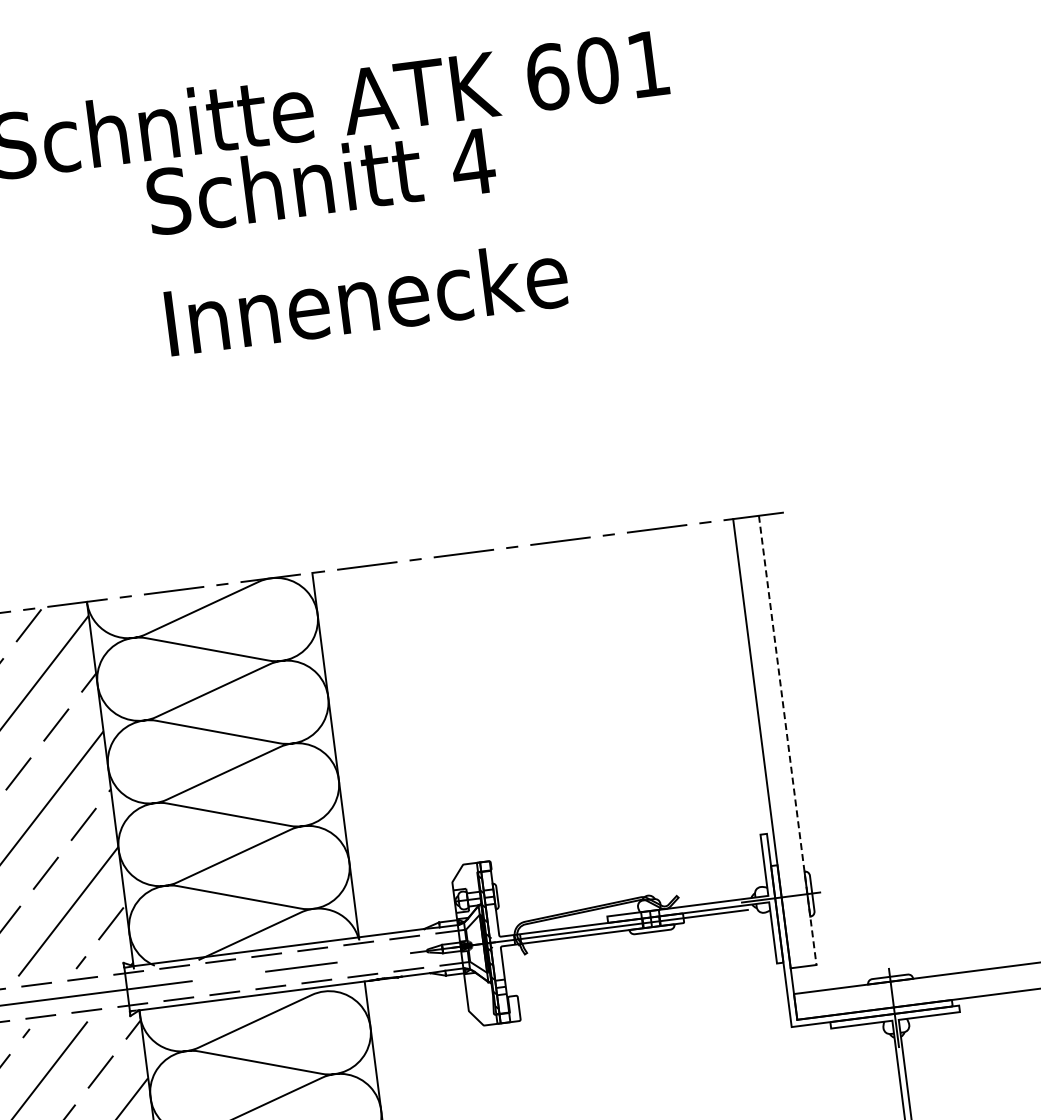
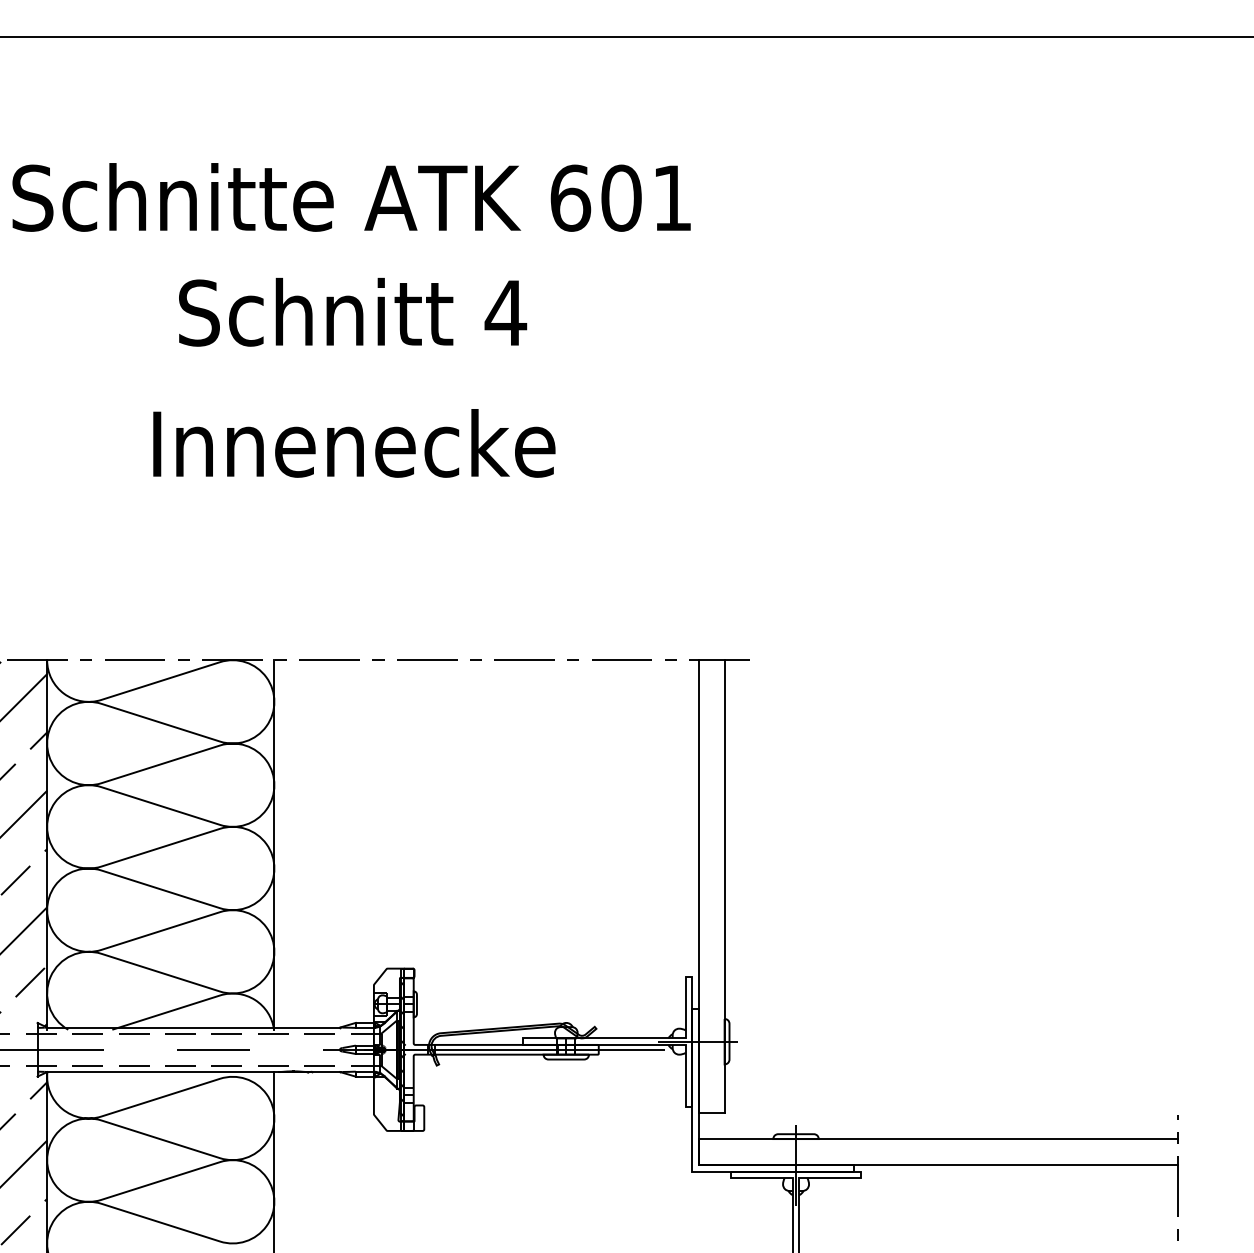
text: (321, 180) -> (353, 312), moved
text: (366, 298) -> (354, 443), moved
line: (787, 741) -> (724, 887), dashed -> solid

